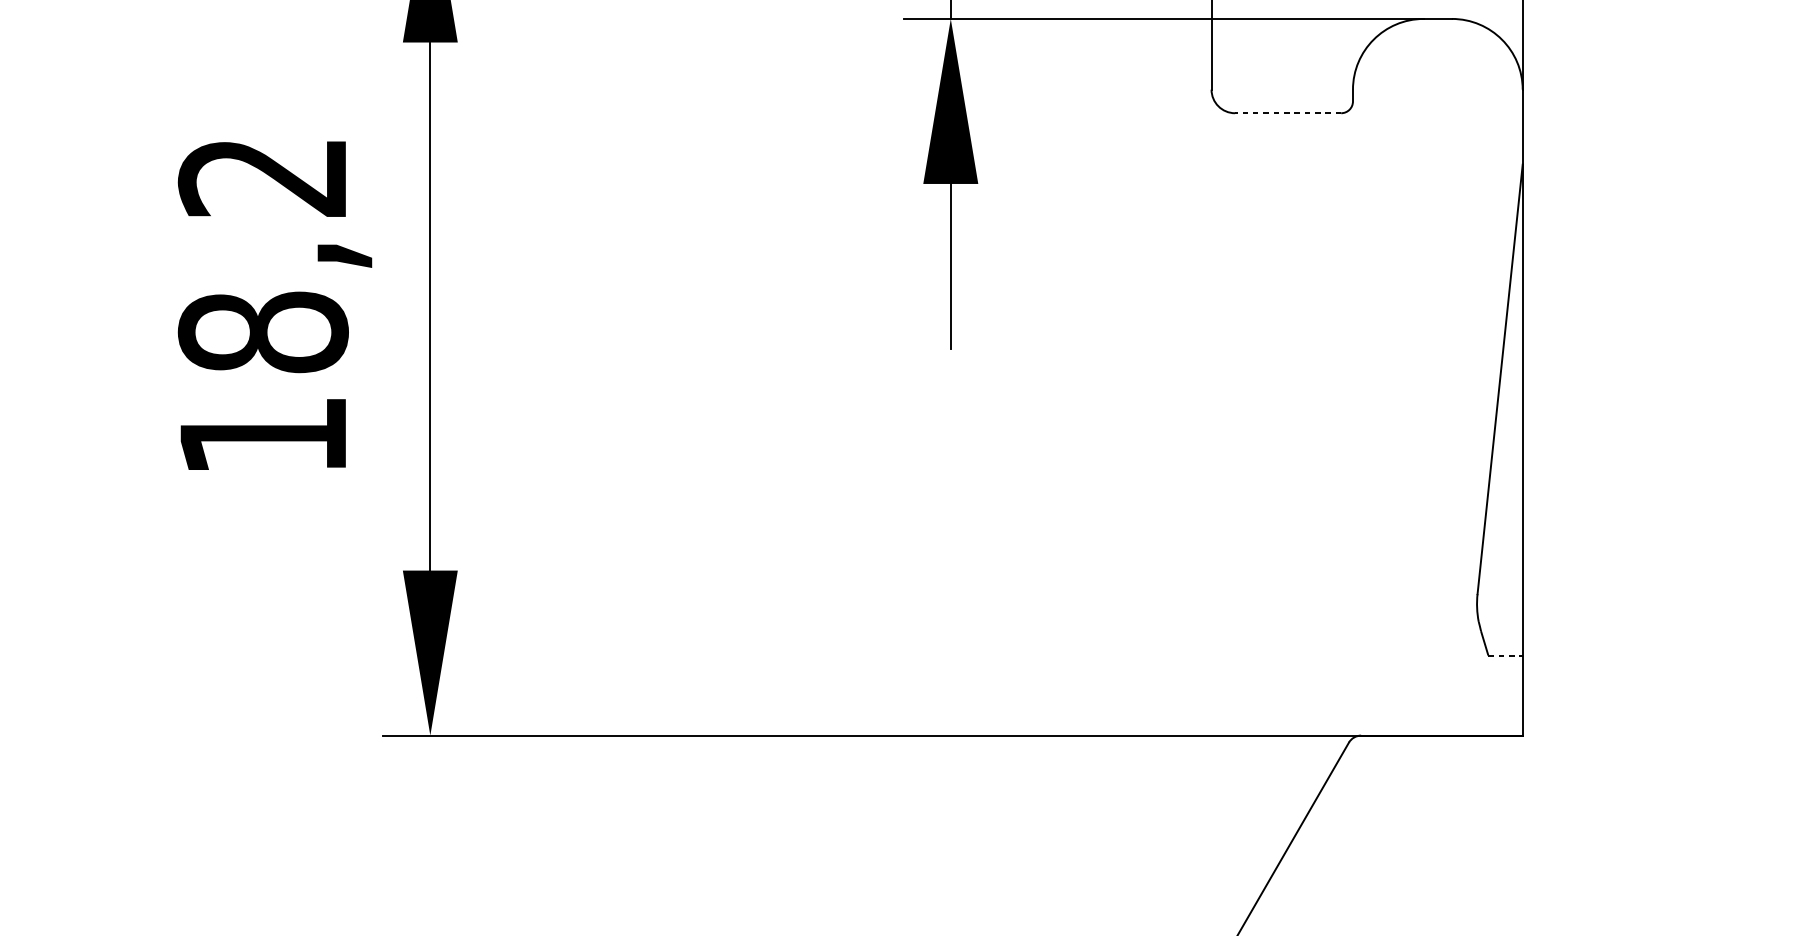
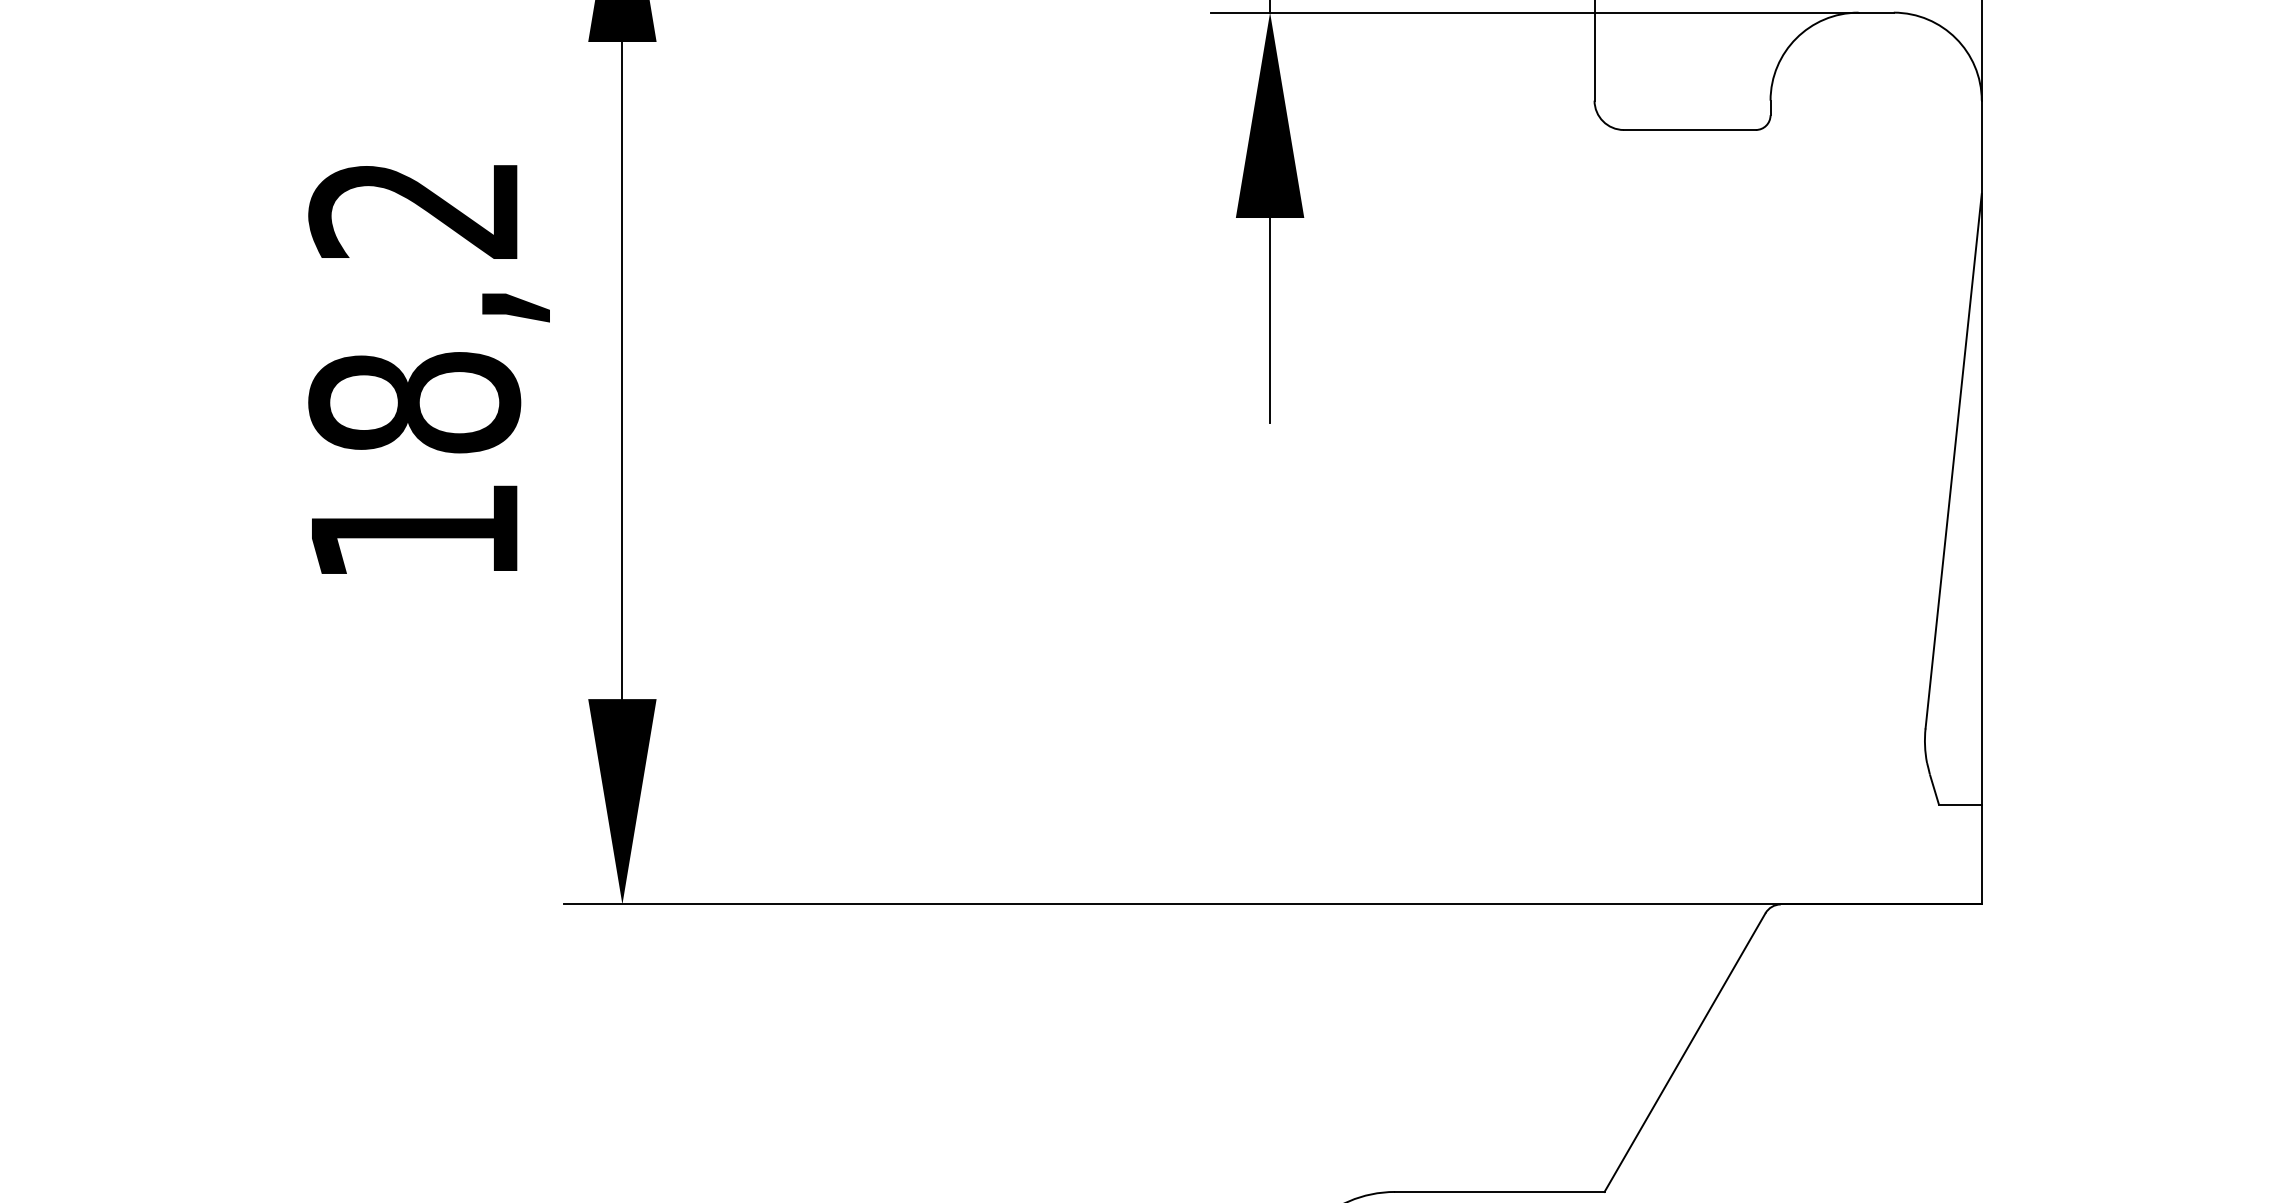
line: (1287, 113) -> (1689, 130), dashed -> solid
line: (1505, 655) -> (1960, 804), dashed -> solid

